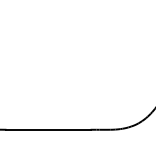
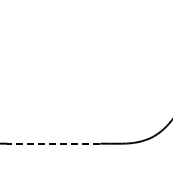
line: (48, 129) -> (53, 143), solid -> dashed

